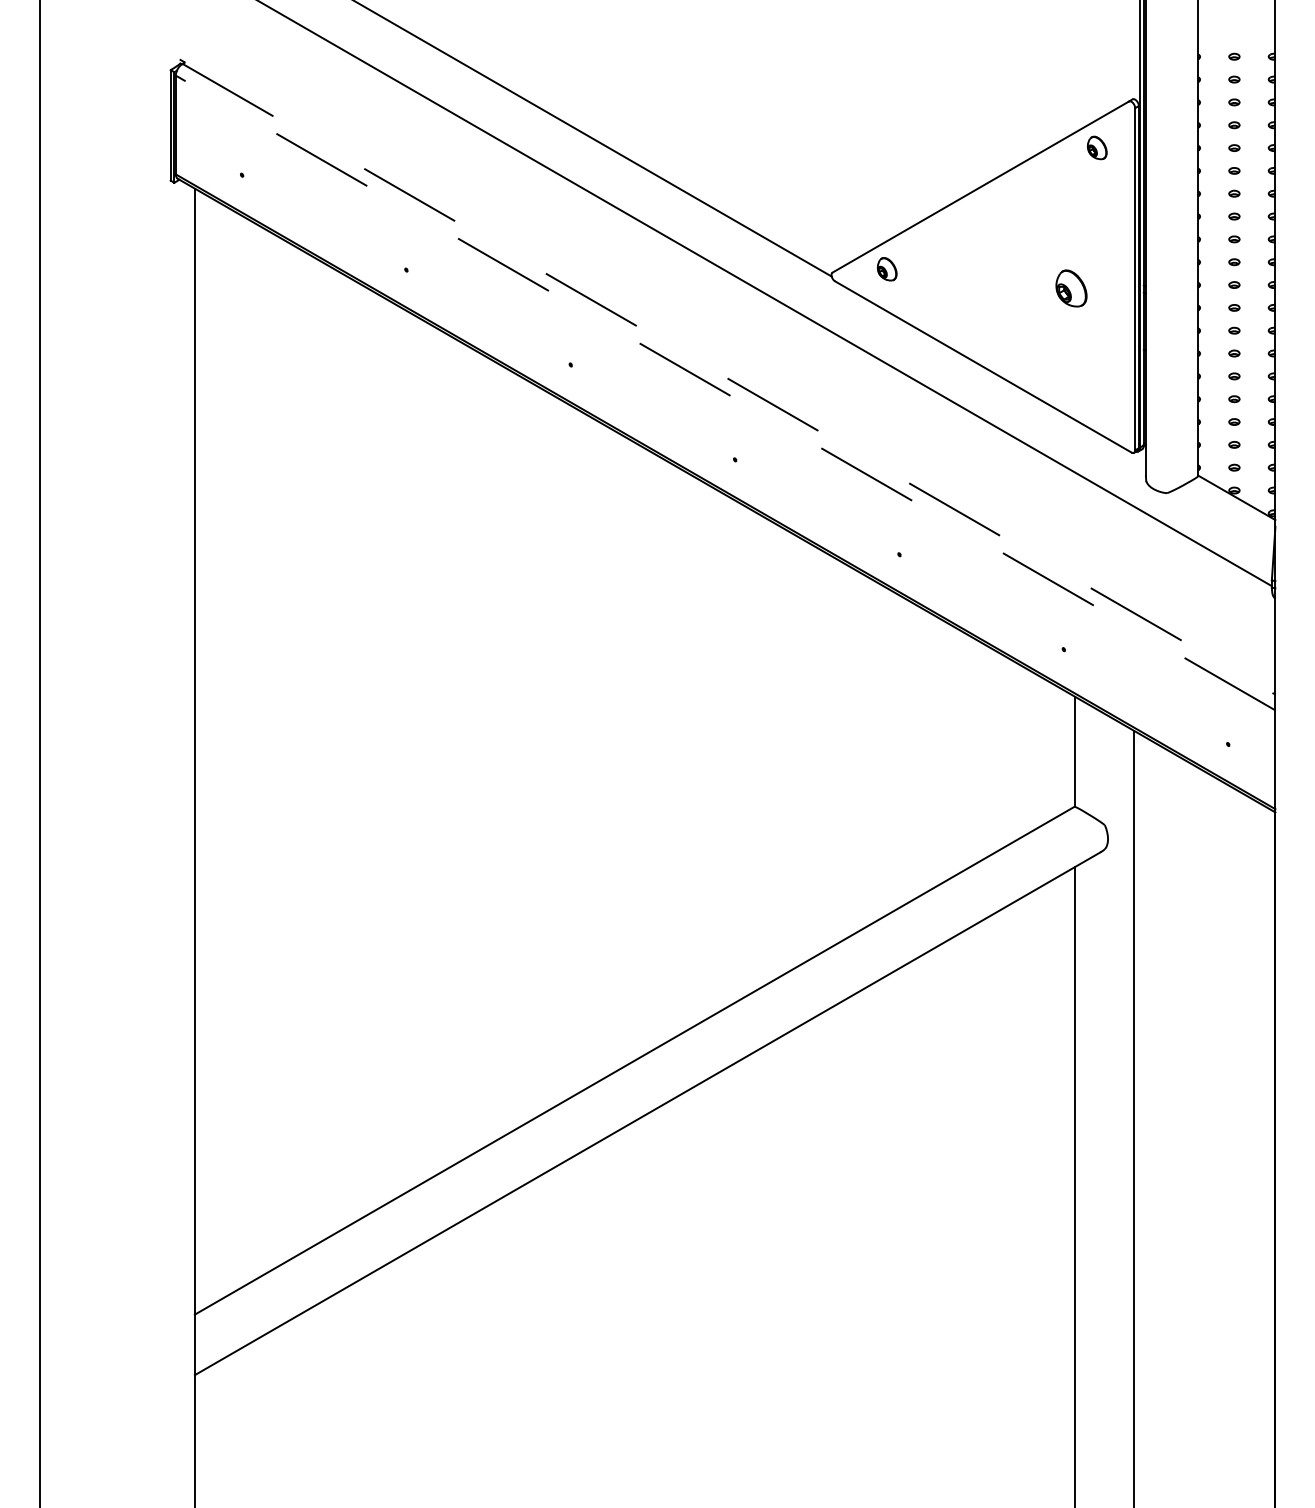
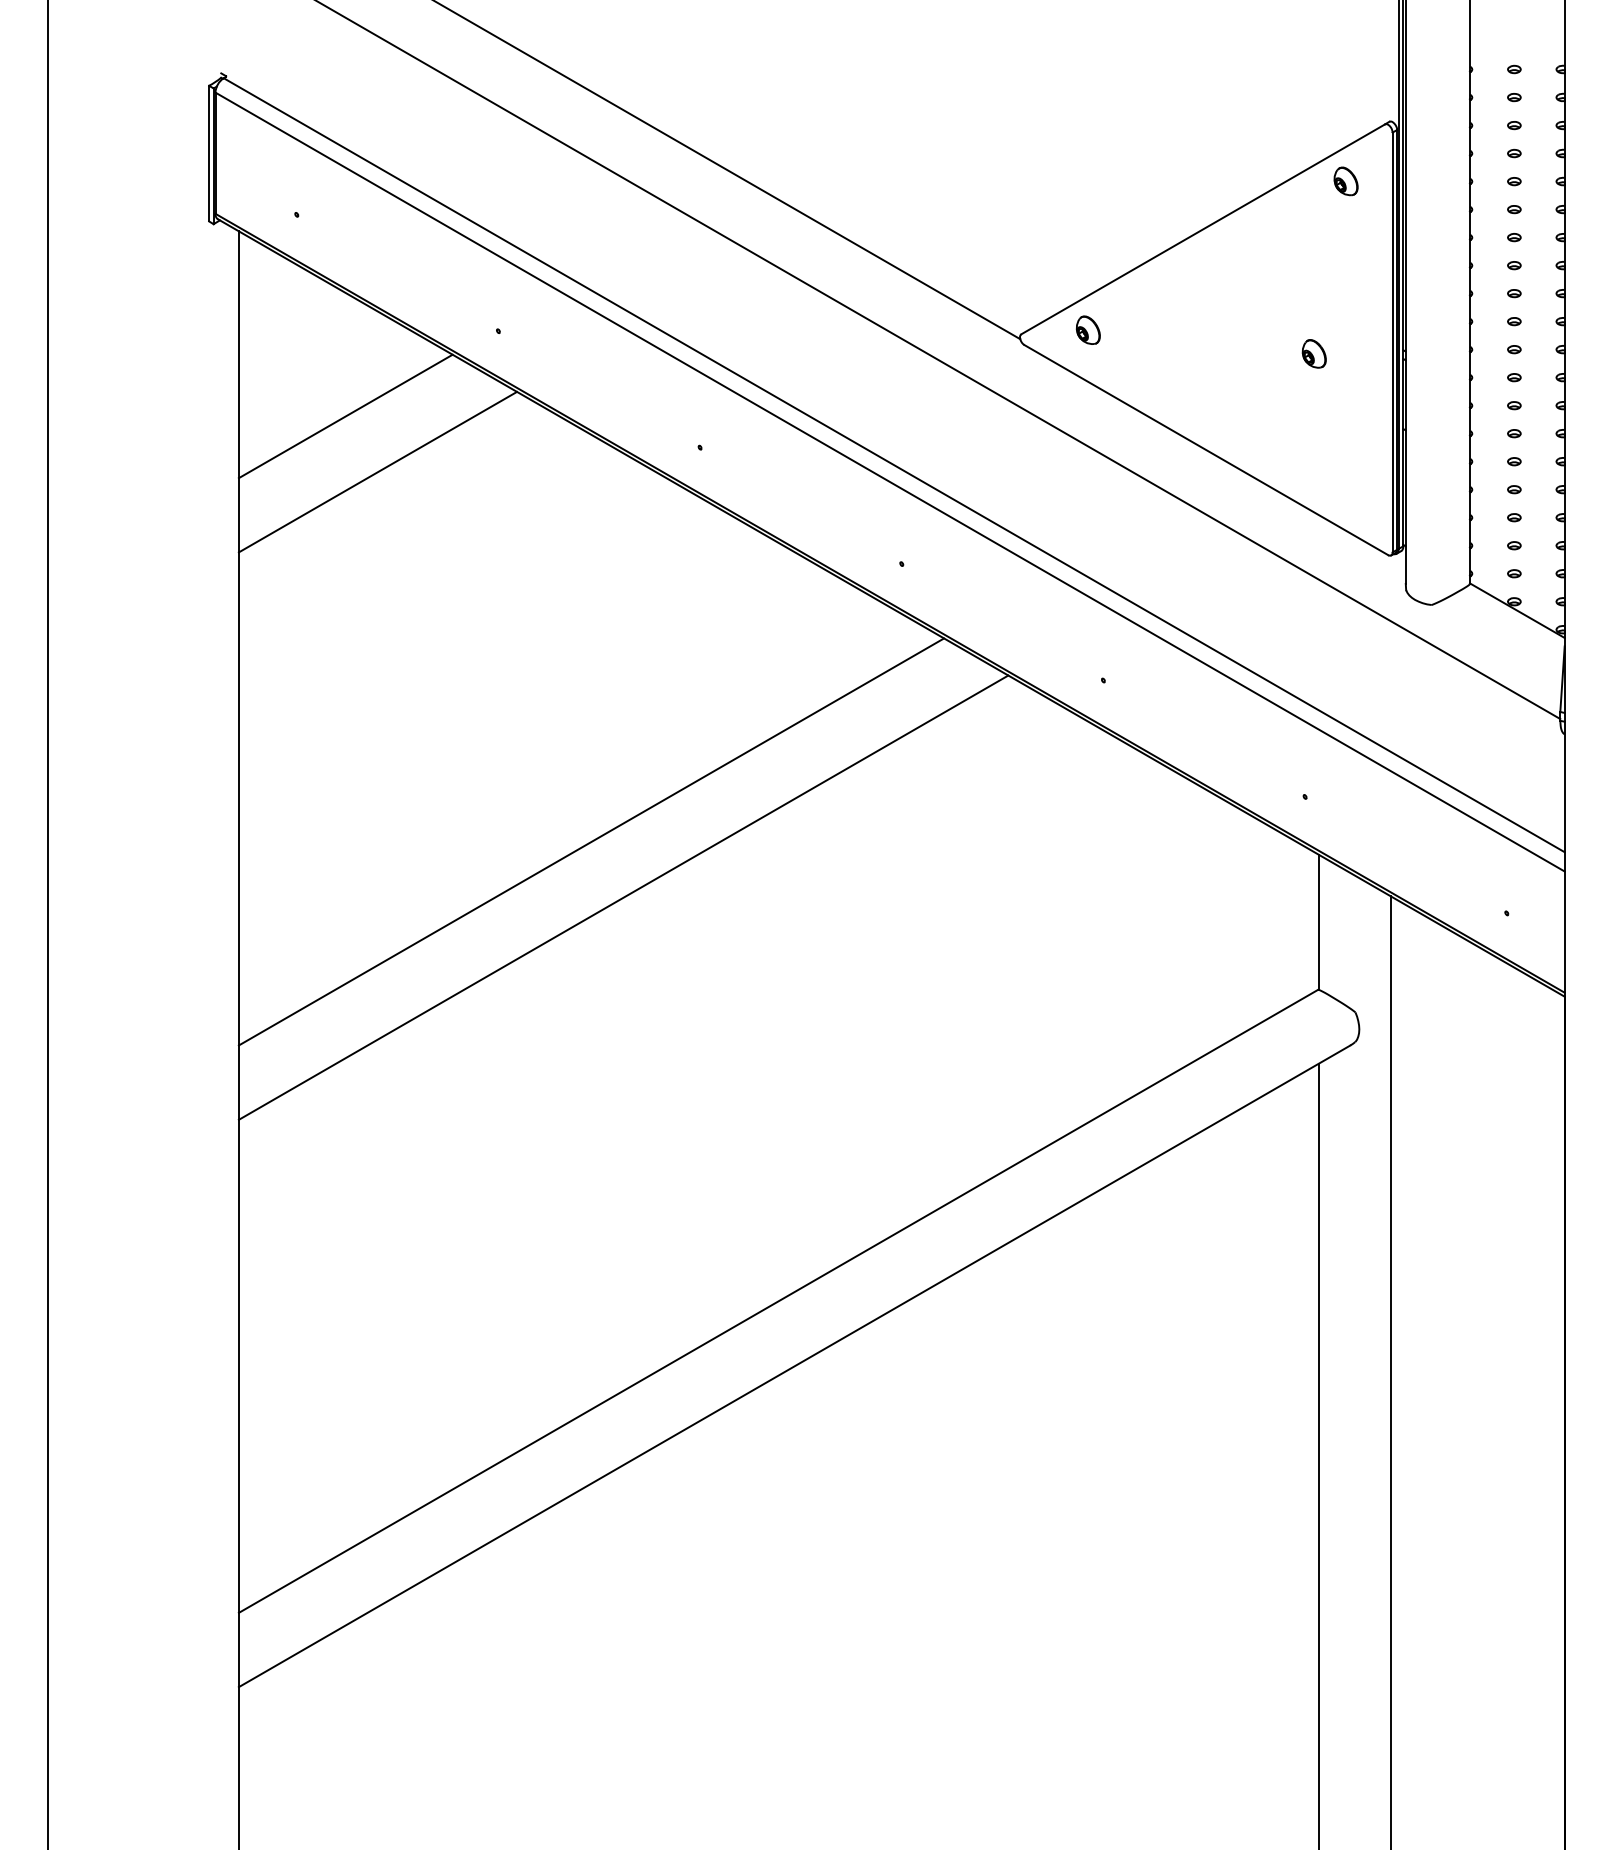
part: (1070, 288) -> (1313, 353), size x0.62
line: (281, 339) -> (345, 416), added
line: (729, 379) -> (894, 465), dashed -> solid
line: (307, 384) -> (377, 471), added
line: (725, 393) -> (890, 482), dashed -> solid
line: (481, 685) -> (590, 841), added
line: (508, 731) -> (623, 897), added

